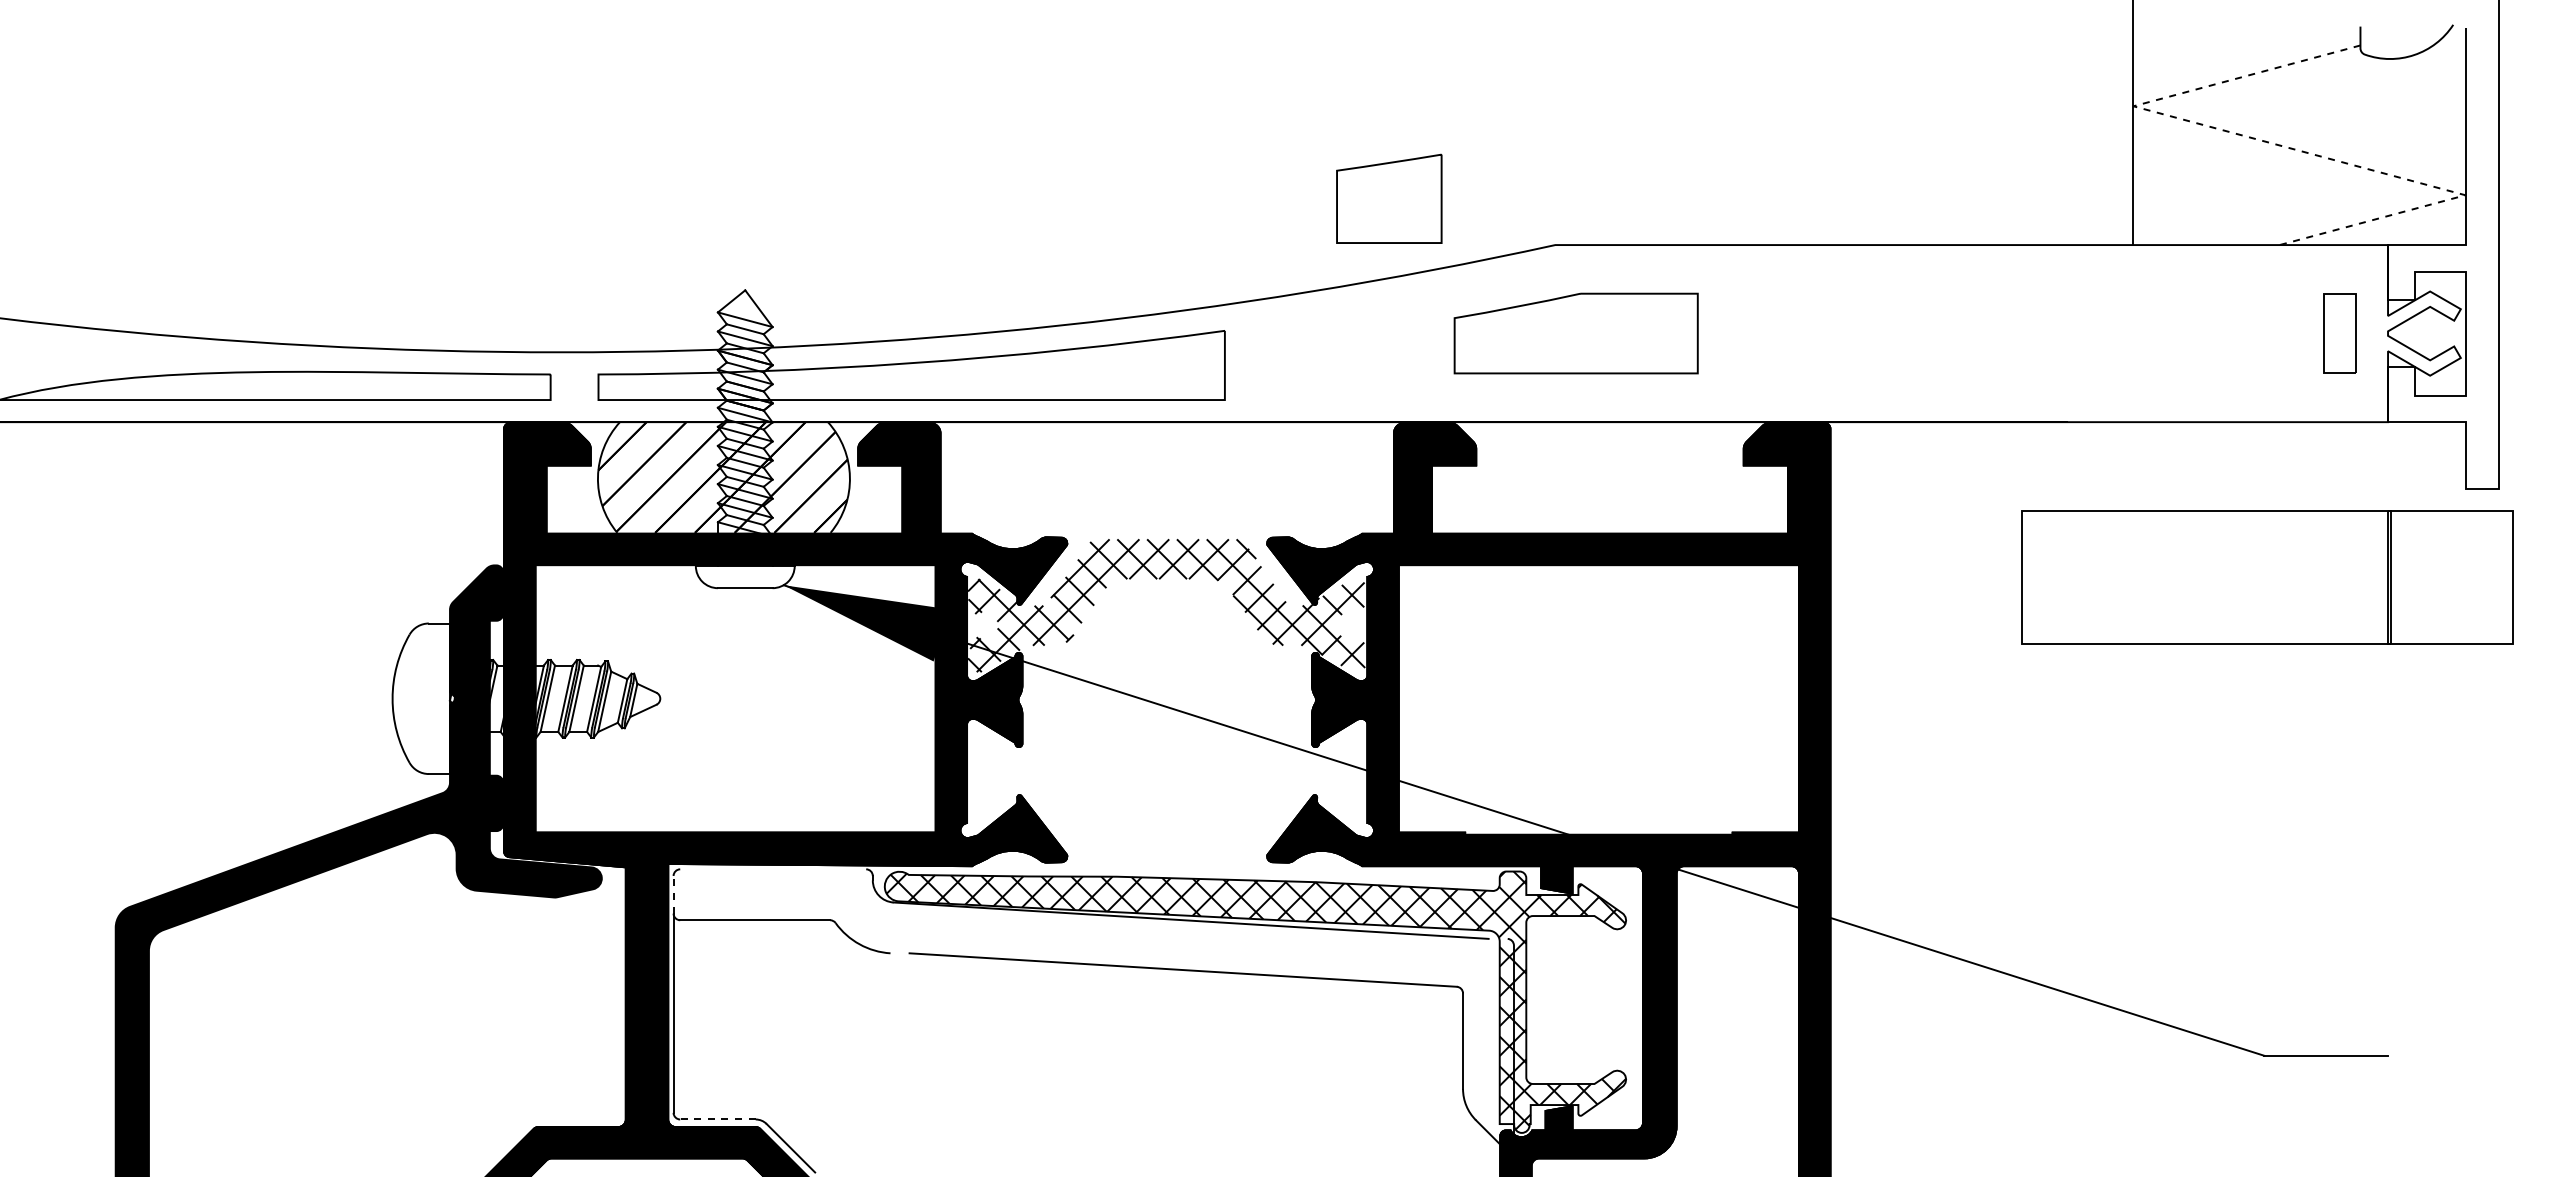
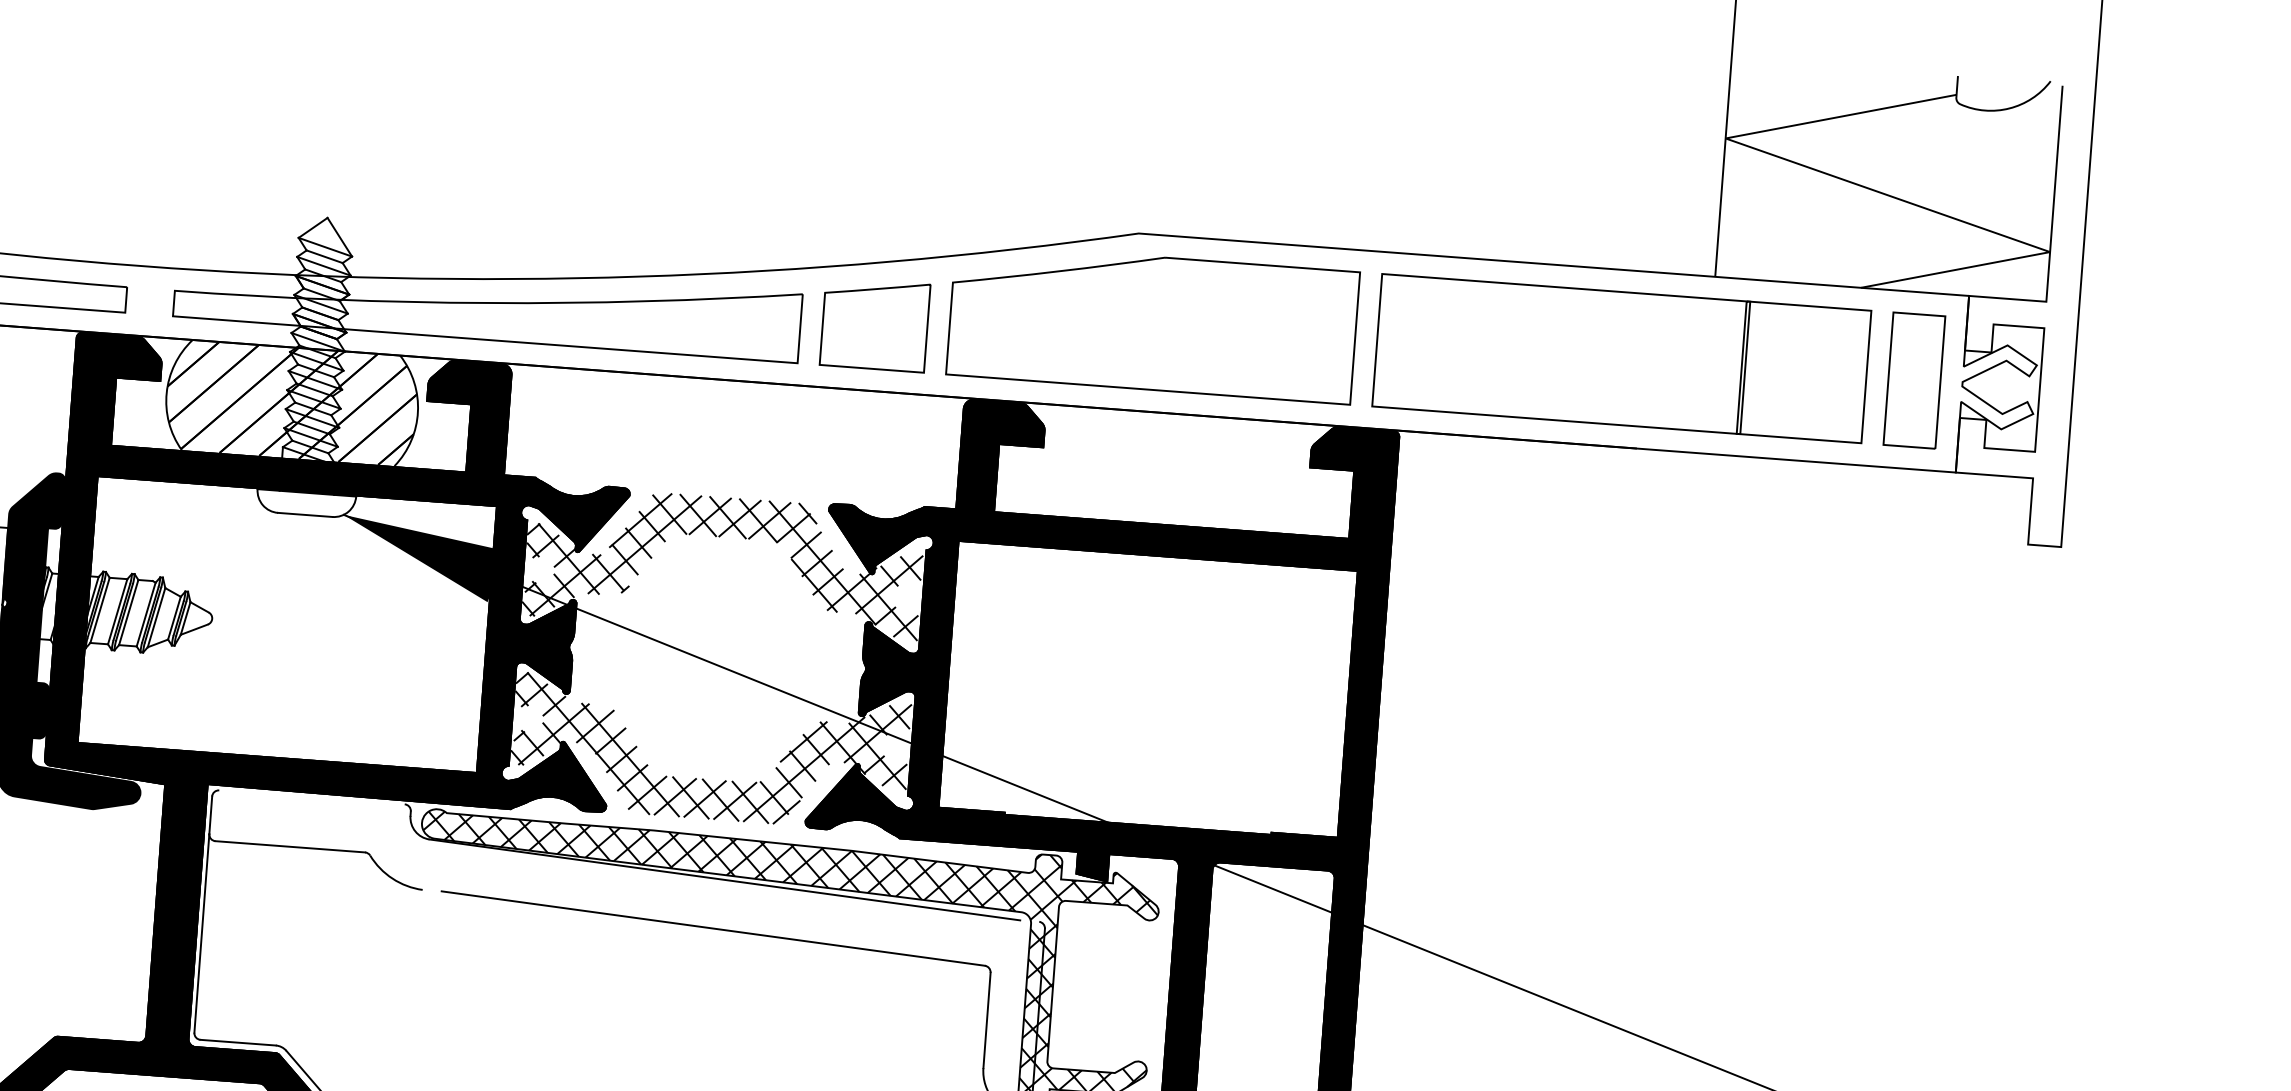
line: (2279, 145) -> (1868, 188), dashed -> solid
part: (1389, 198) -> (875, 324), moved
part: (1575, 333) -> (1152, 323), size x1.67
part: (2339, 333) -> (1914, 380), size x1.67
part: (2267, 577) -> (1621, 358), moved
hatch: (1166, 794) -> (709, 752), added
line: (673, 894) -> (210, 814), dashed -> solid
line: (717, 1119) -> (237, 1042), dashed -> solid

